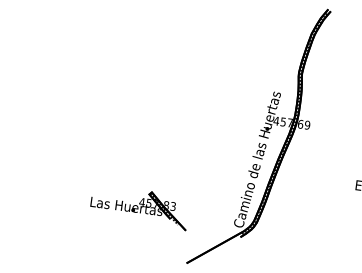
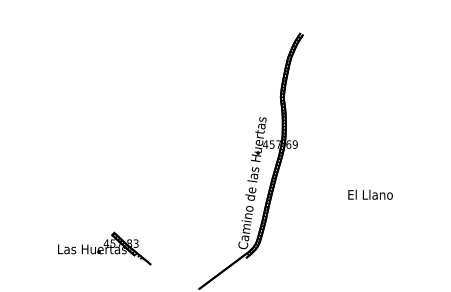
part: (139, 207) -> (104, 248), moved

